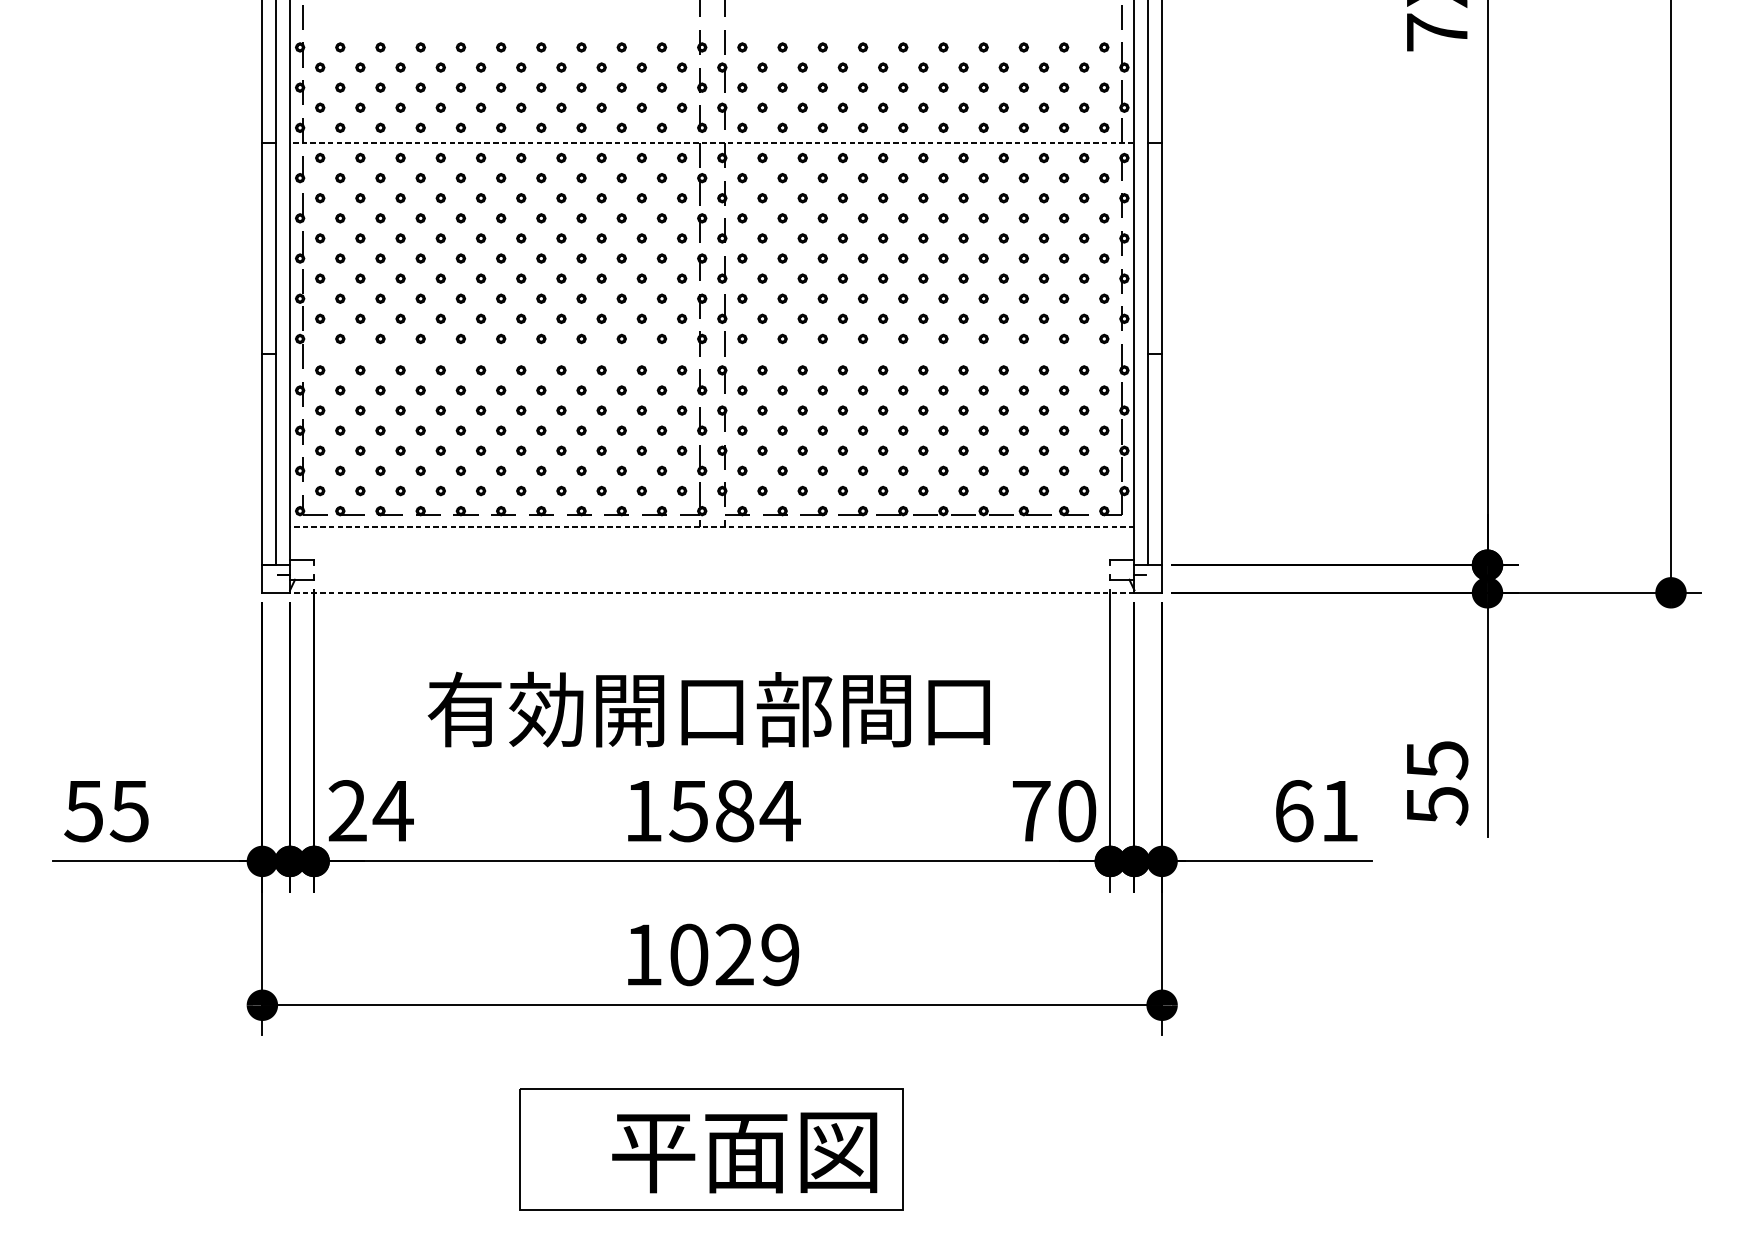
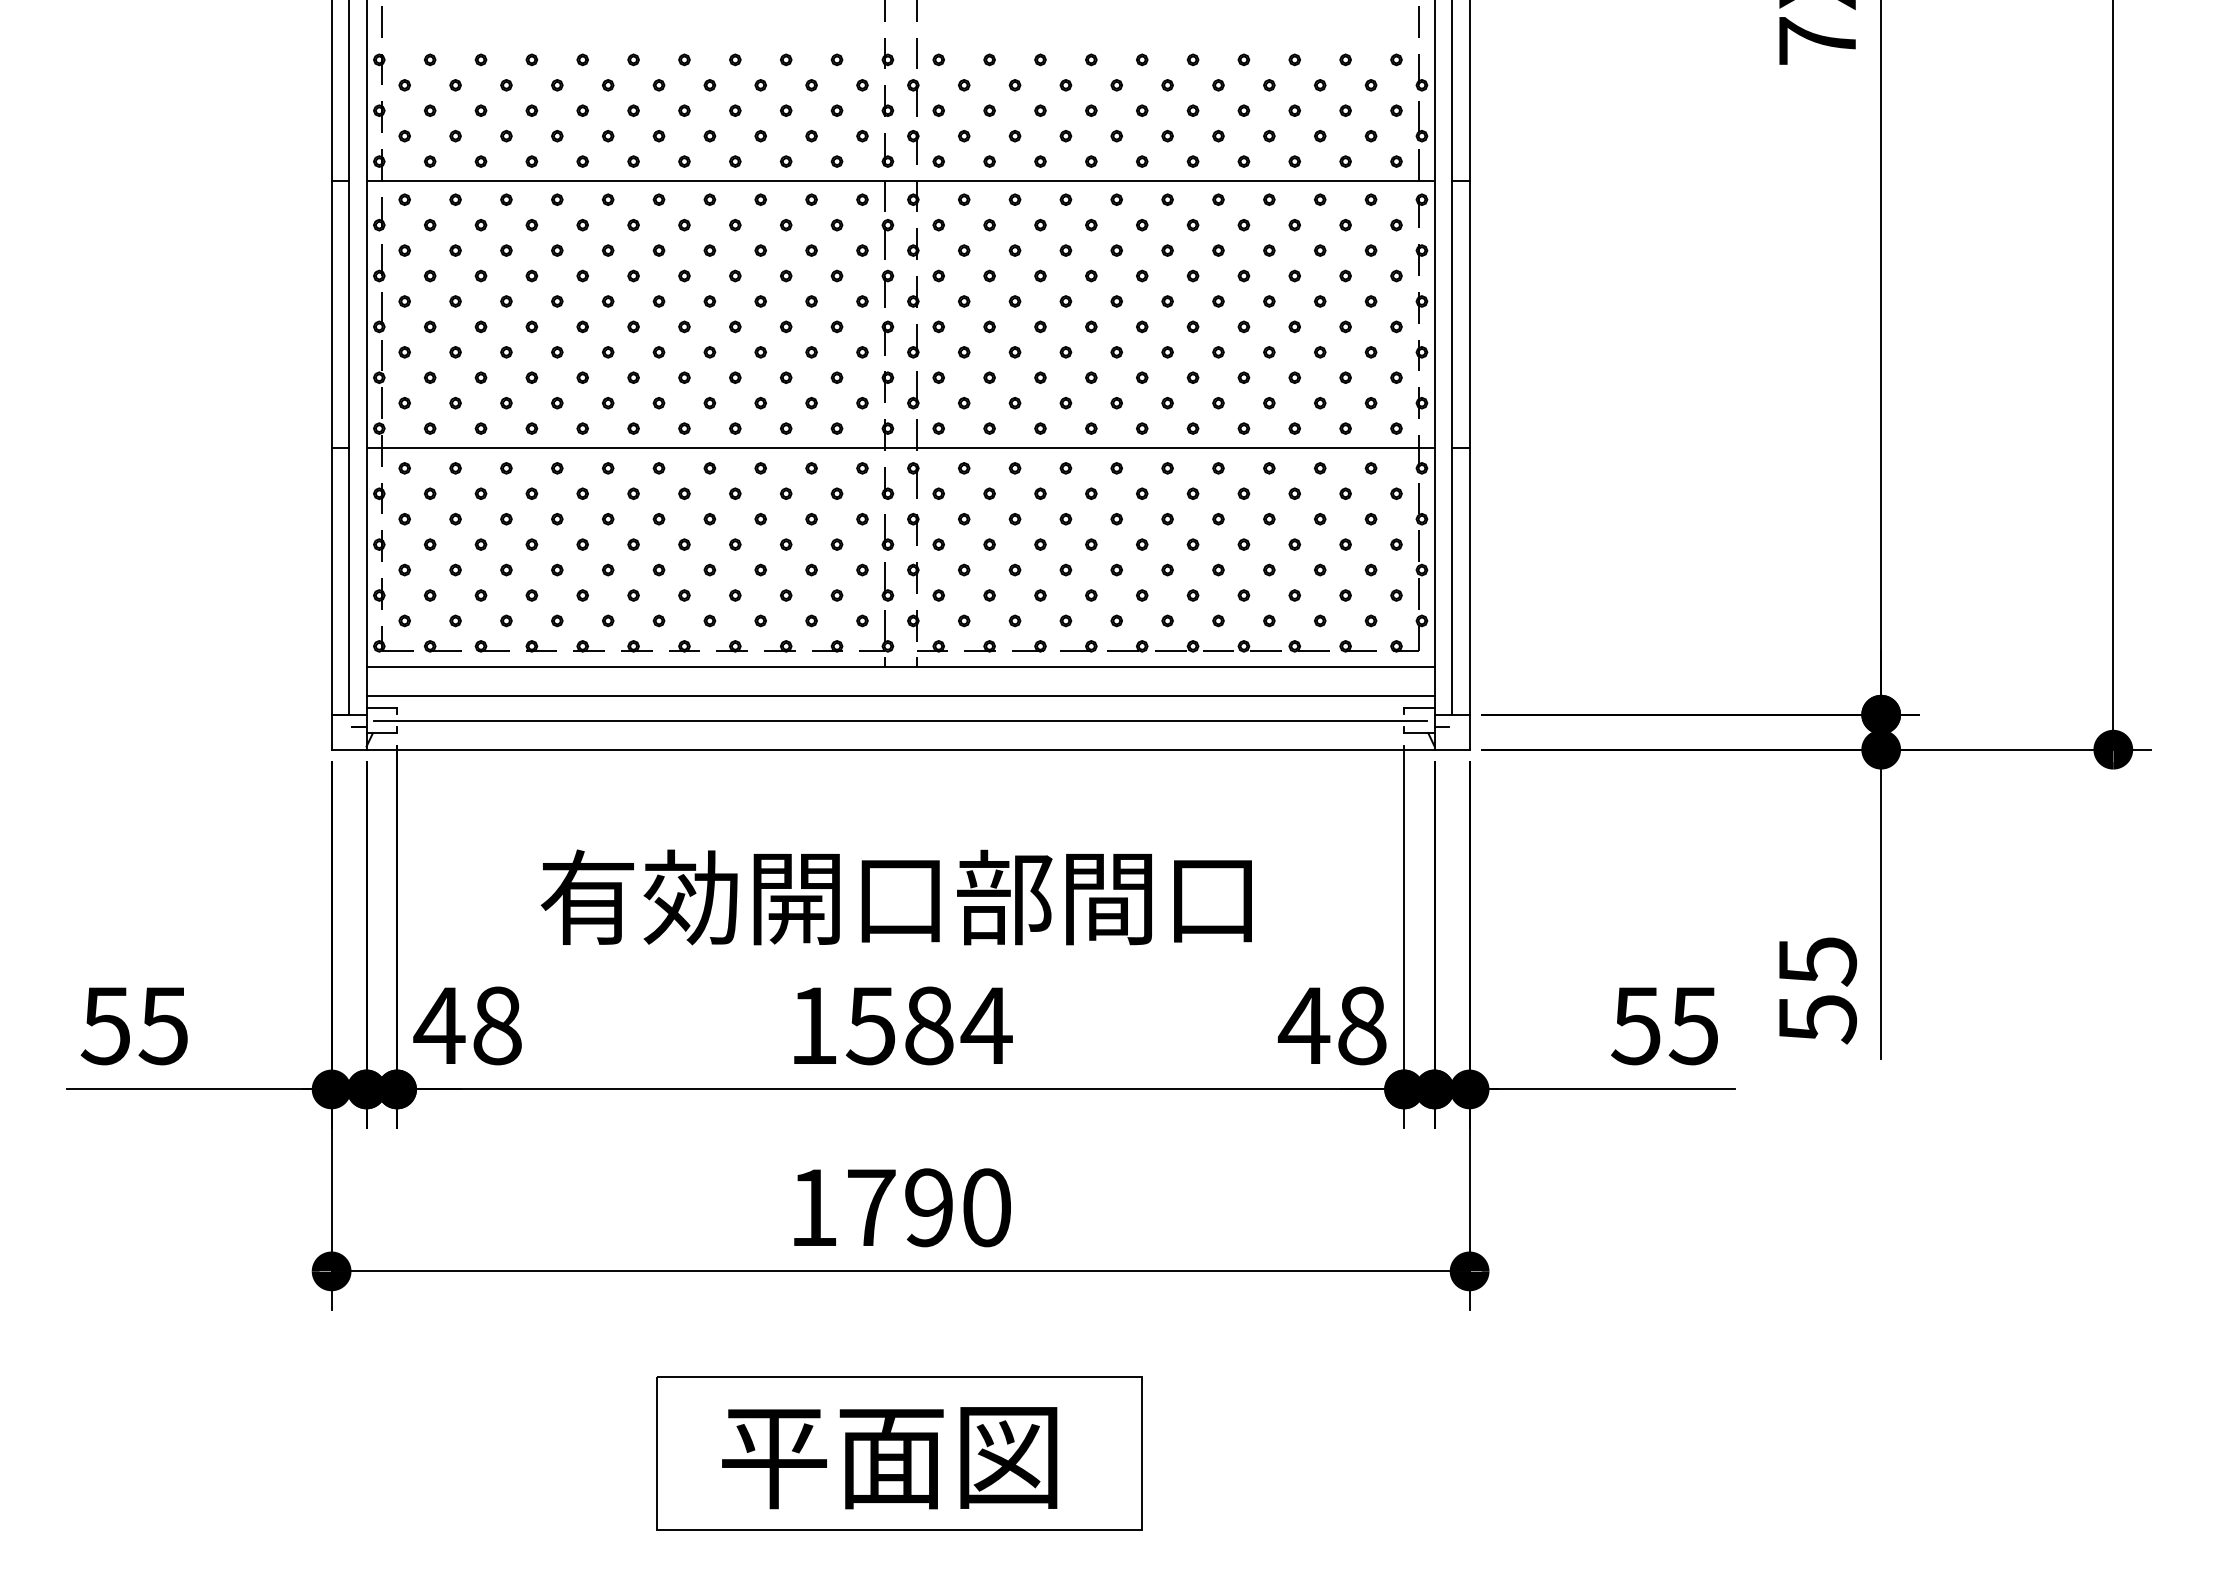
line: (712, 142) -> (900, 180), dashed -> solid
line: (712, 353) -> (900, 447), added
line: (712, 527) -> (900, 667), dashed -> solid
line: (712, 549) -> (900, 695), added
line: (712, 569) -> (900, 720), added
line: (712, 592) -> (900, 749), dashed -> solid
text: (370, 810) -> (468, 1025), 24 -> 48
text: (1052, 810) -> (1331, 1025), 70 -> 48
text: (1316, 810) -> (1664, 1025), 61 -> 55
text: (735, 954) -> (929, 1207), 1029 -> 1790
text: (744, 1153) -> (889, 1458), moved

